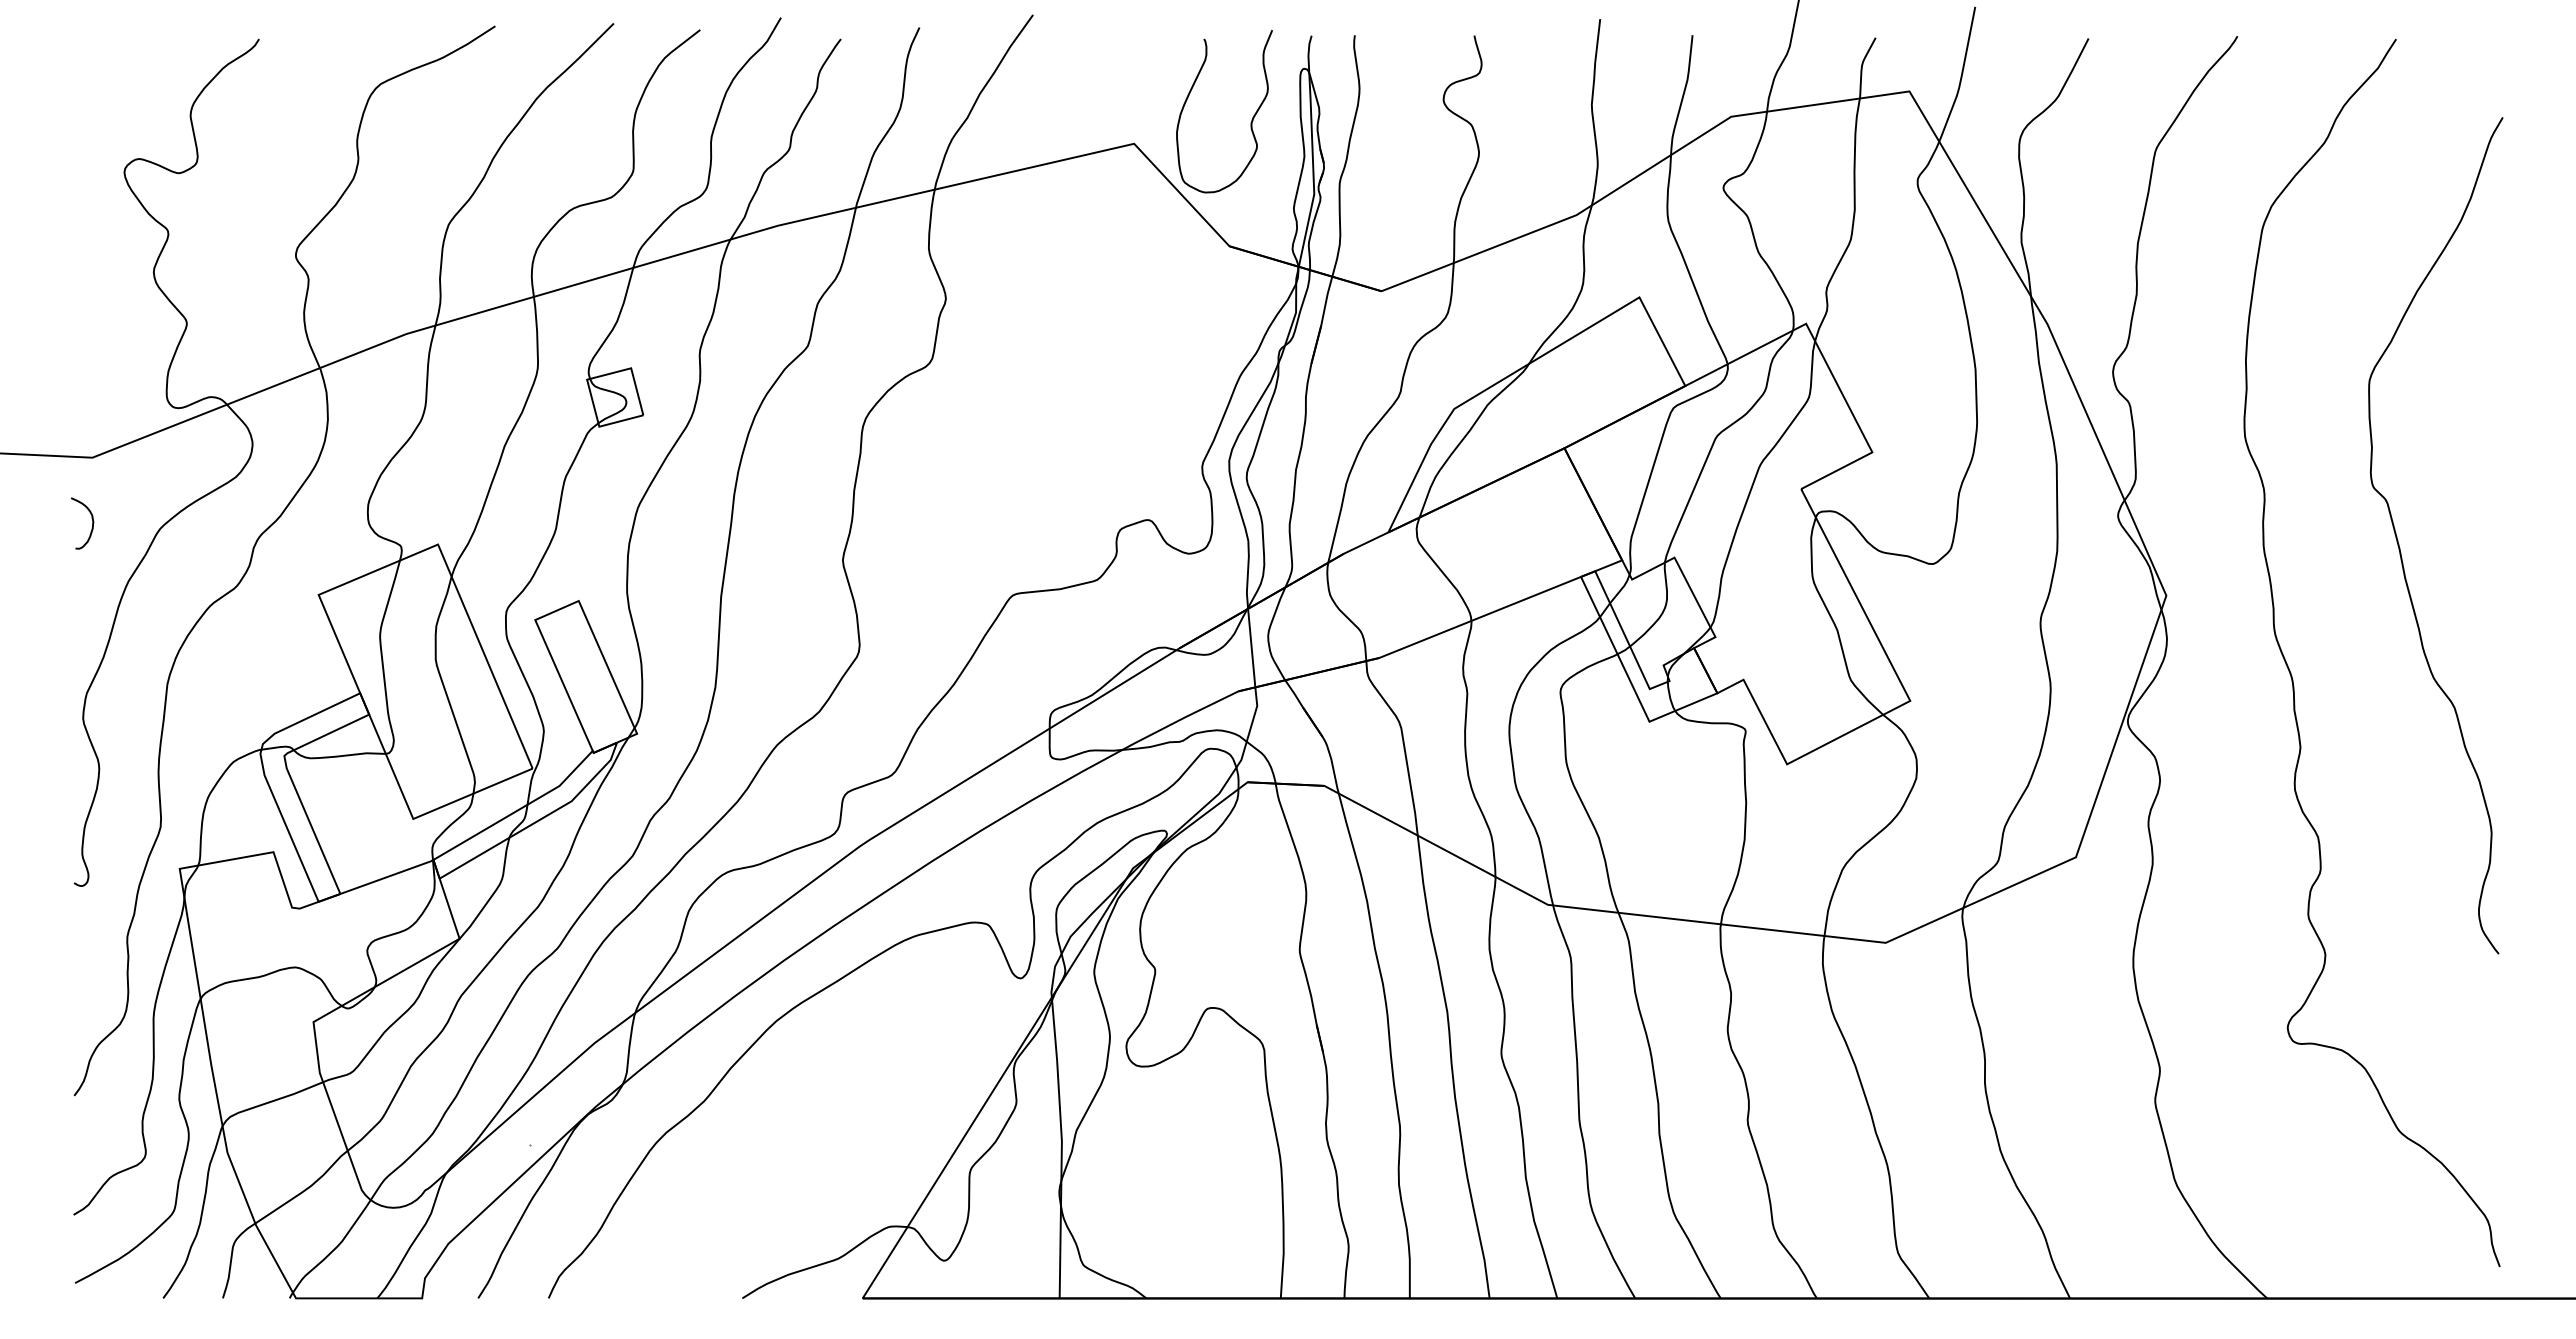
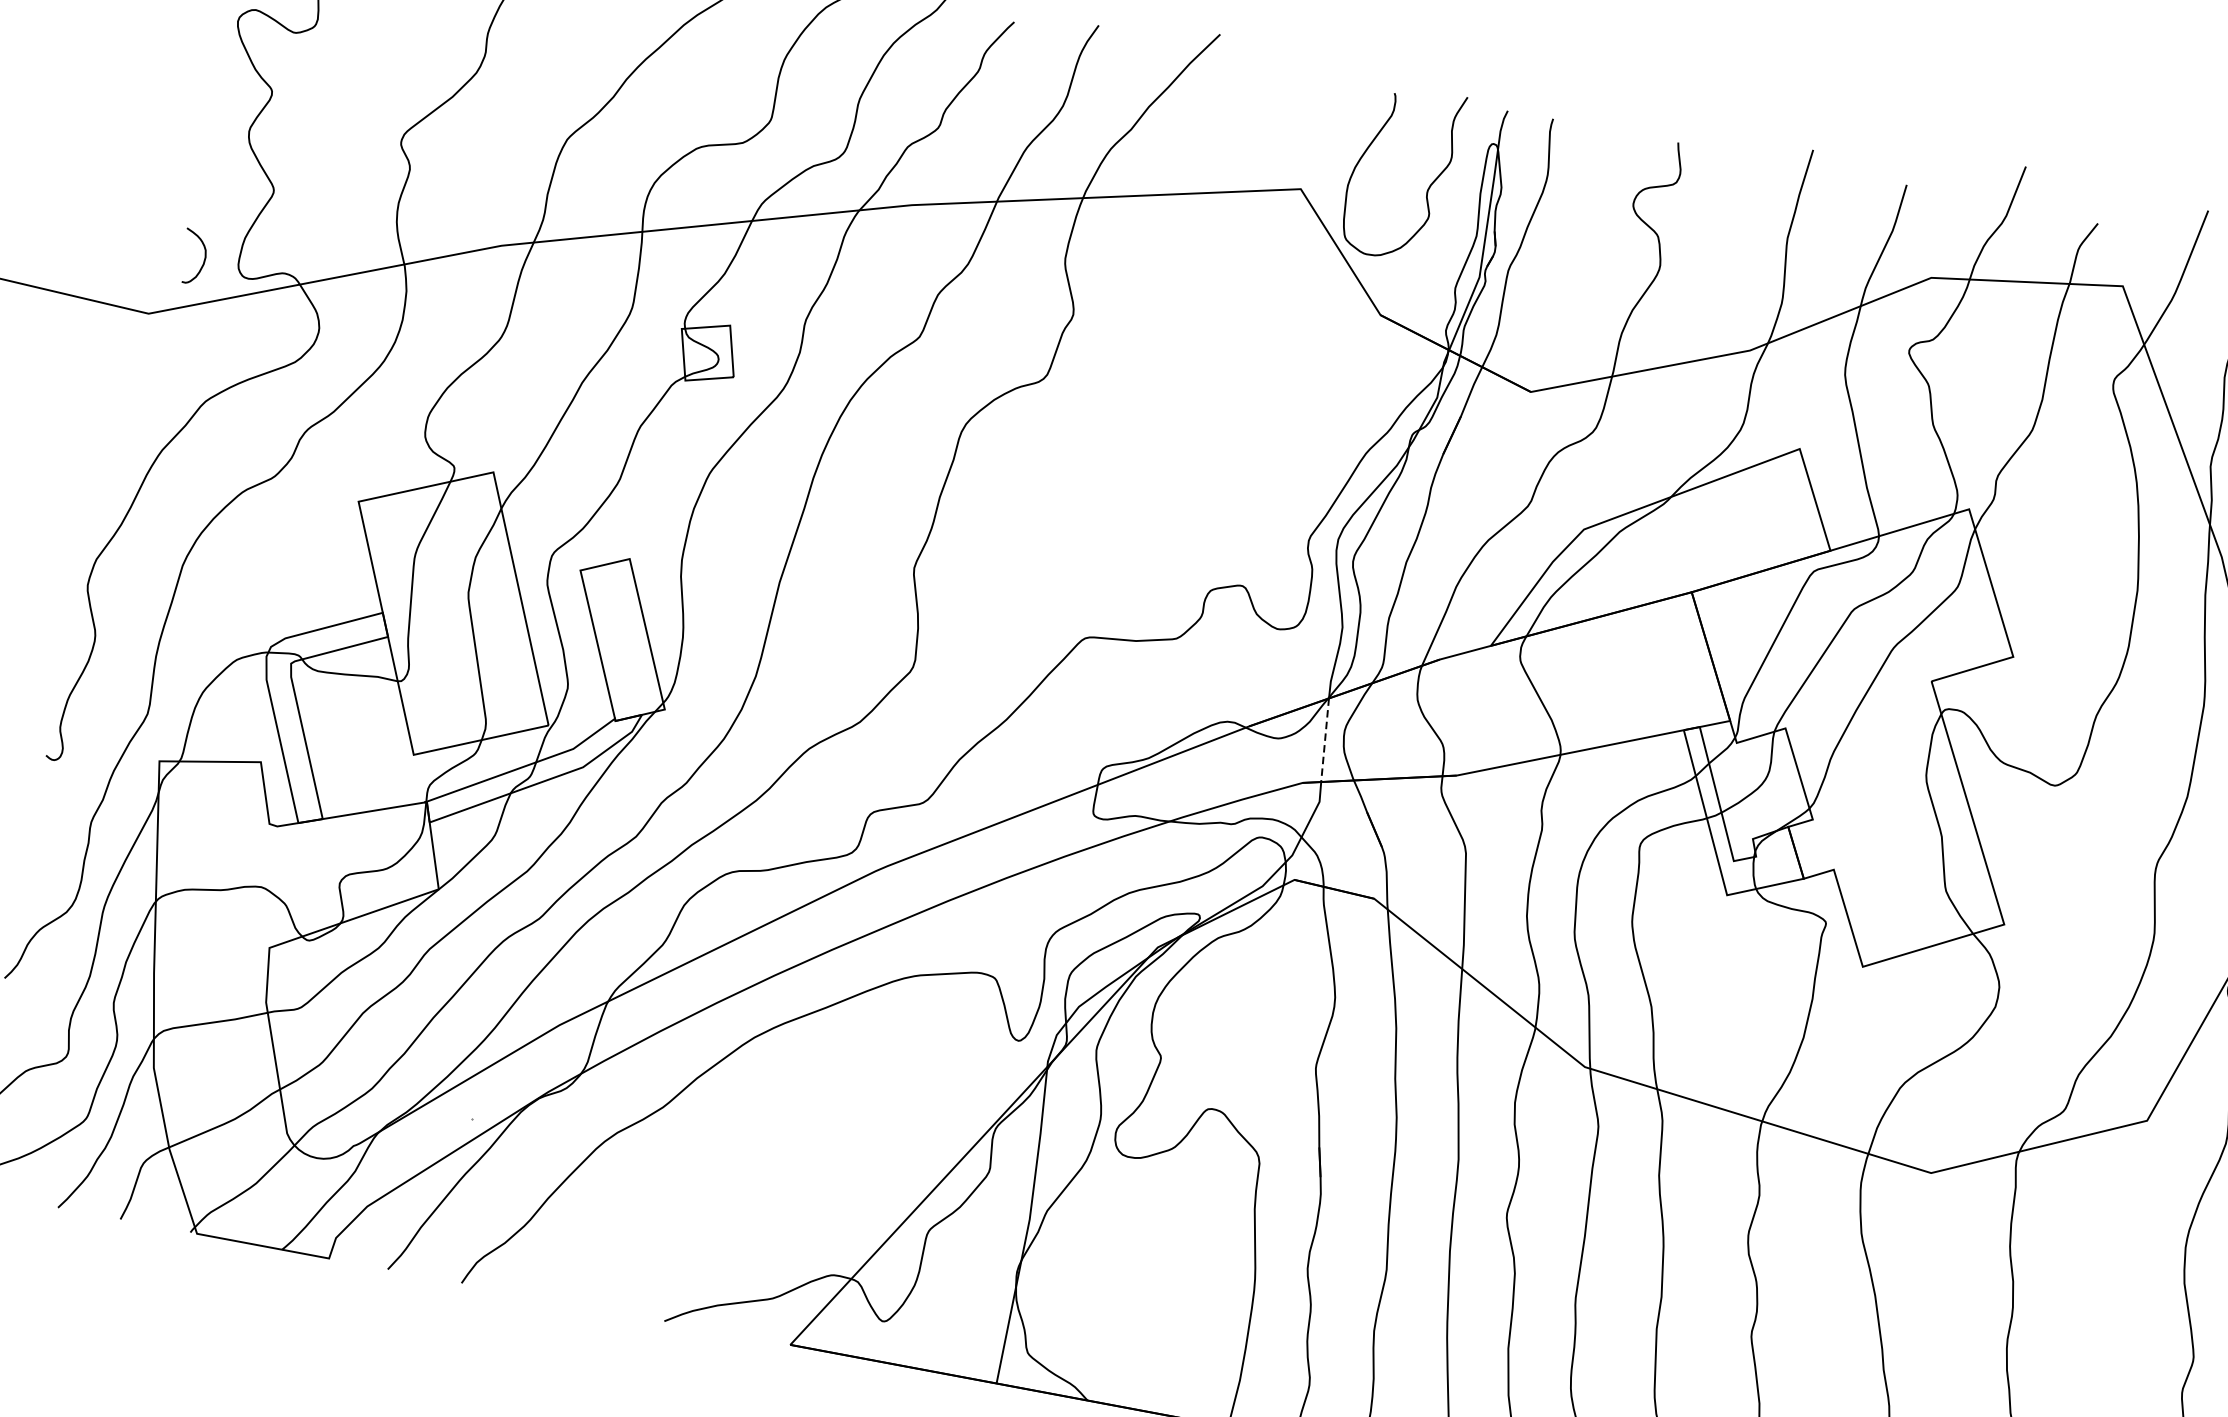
curve: (91, 527) -> (202, 262), moved
line: (1251, 648) -> (1324, 740), solid -> dashed

